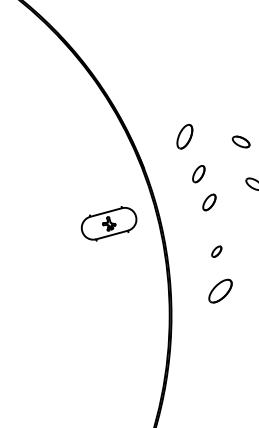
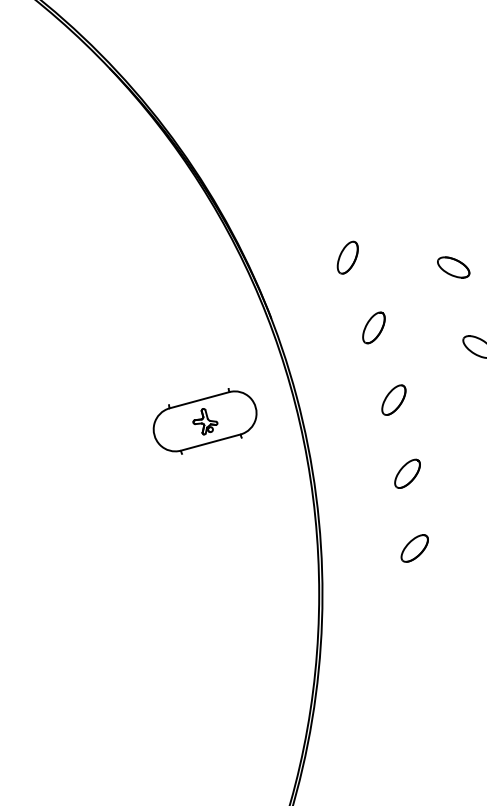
part: (184, 136) -> (347, 257), size x0.71
part: (209, 202) -> (394, 400), moved
part: (216, 251) -> (407, 473), size x1.43
part: (220, 291) -> (414, 548), size x0.62

